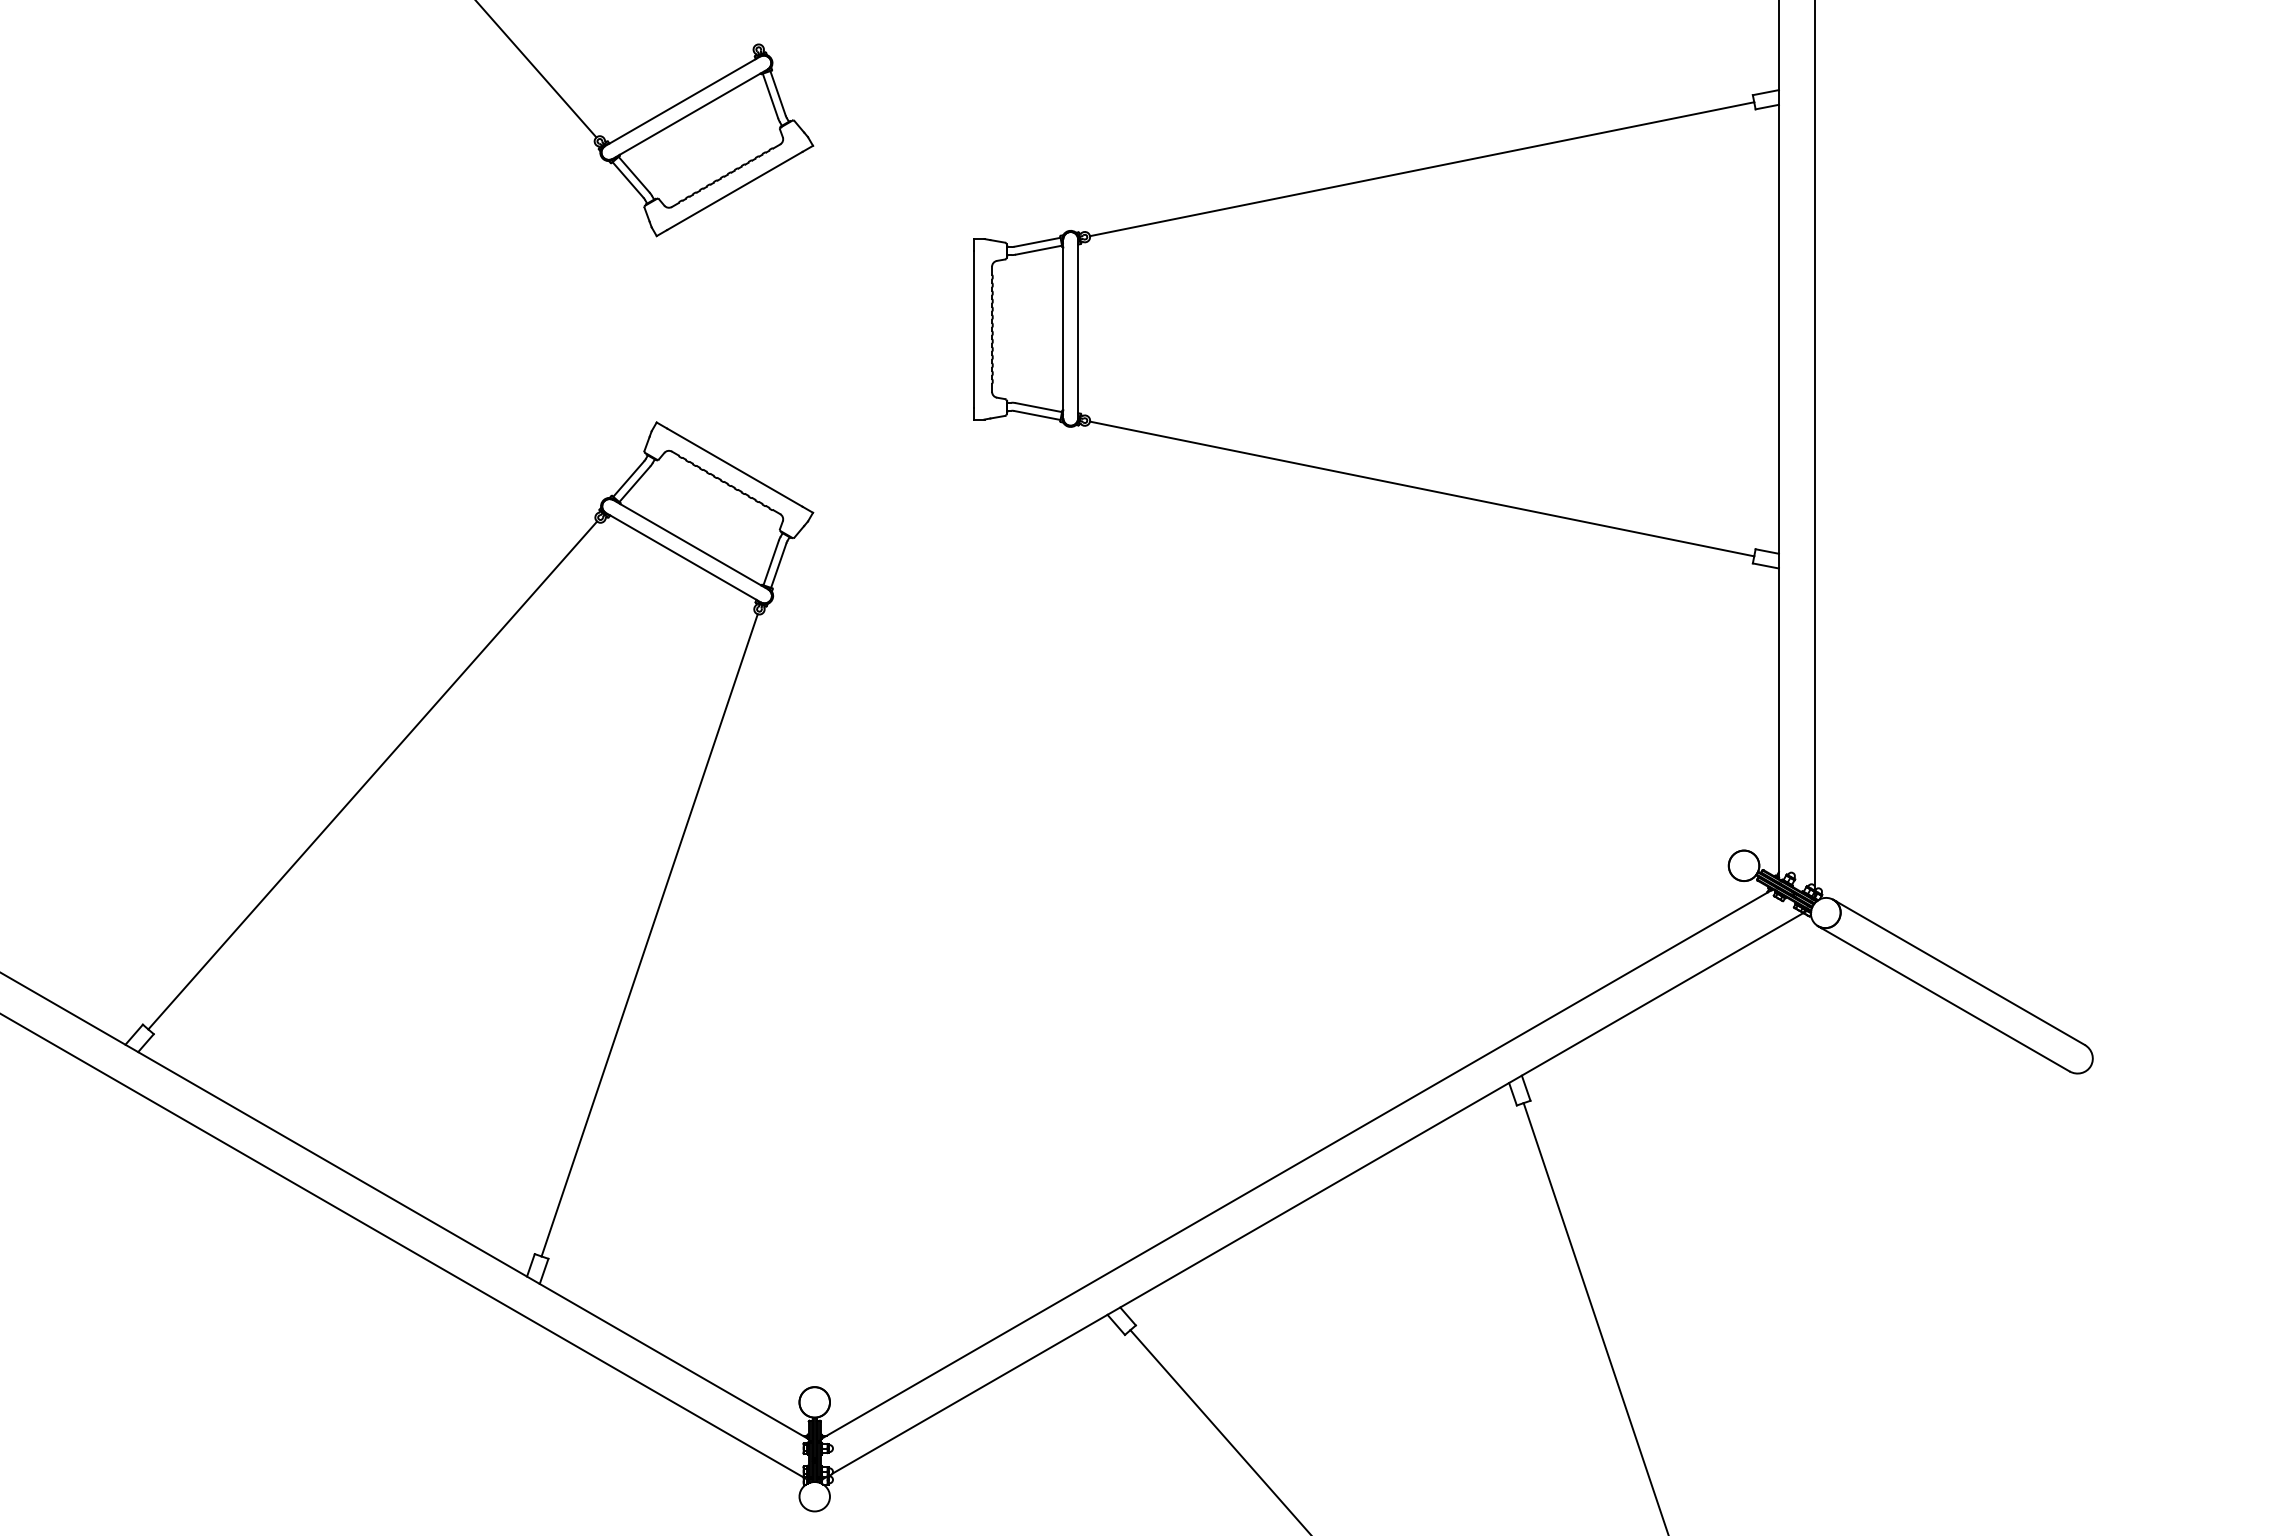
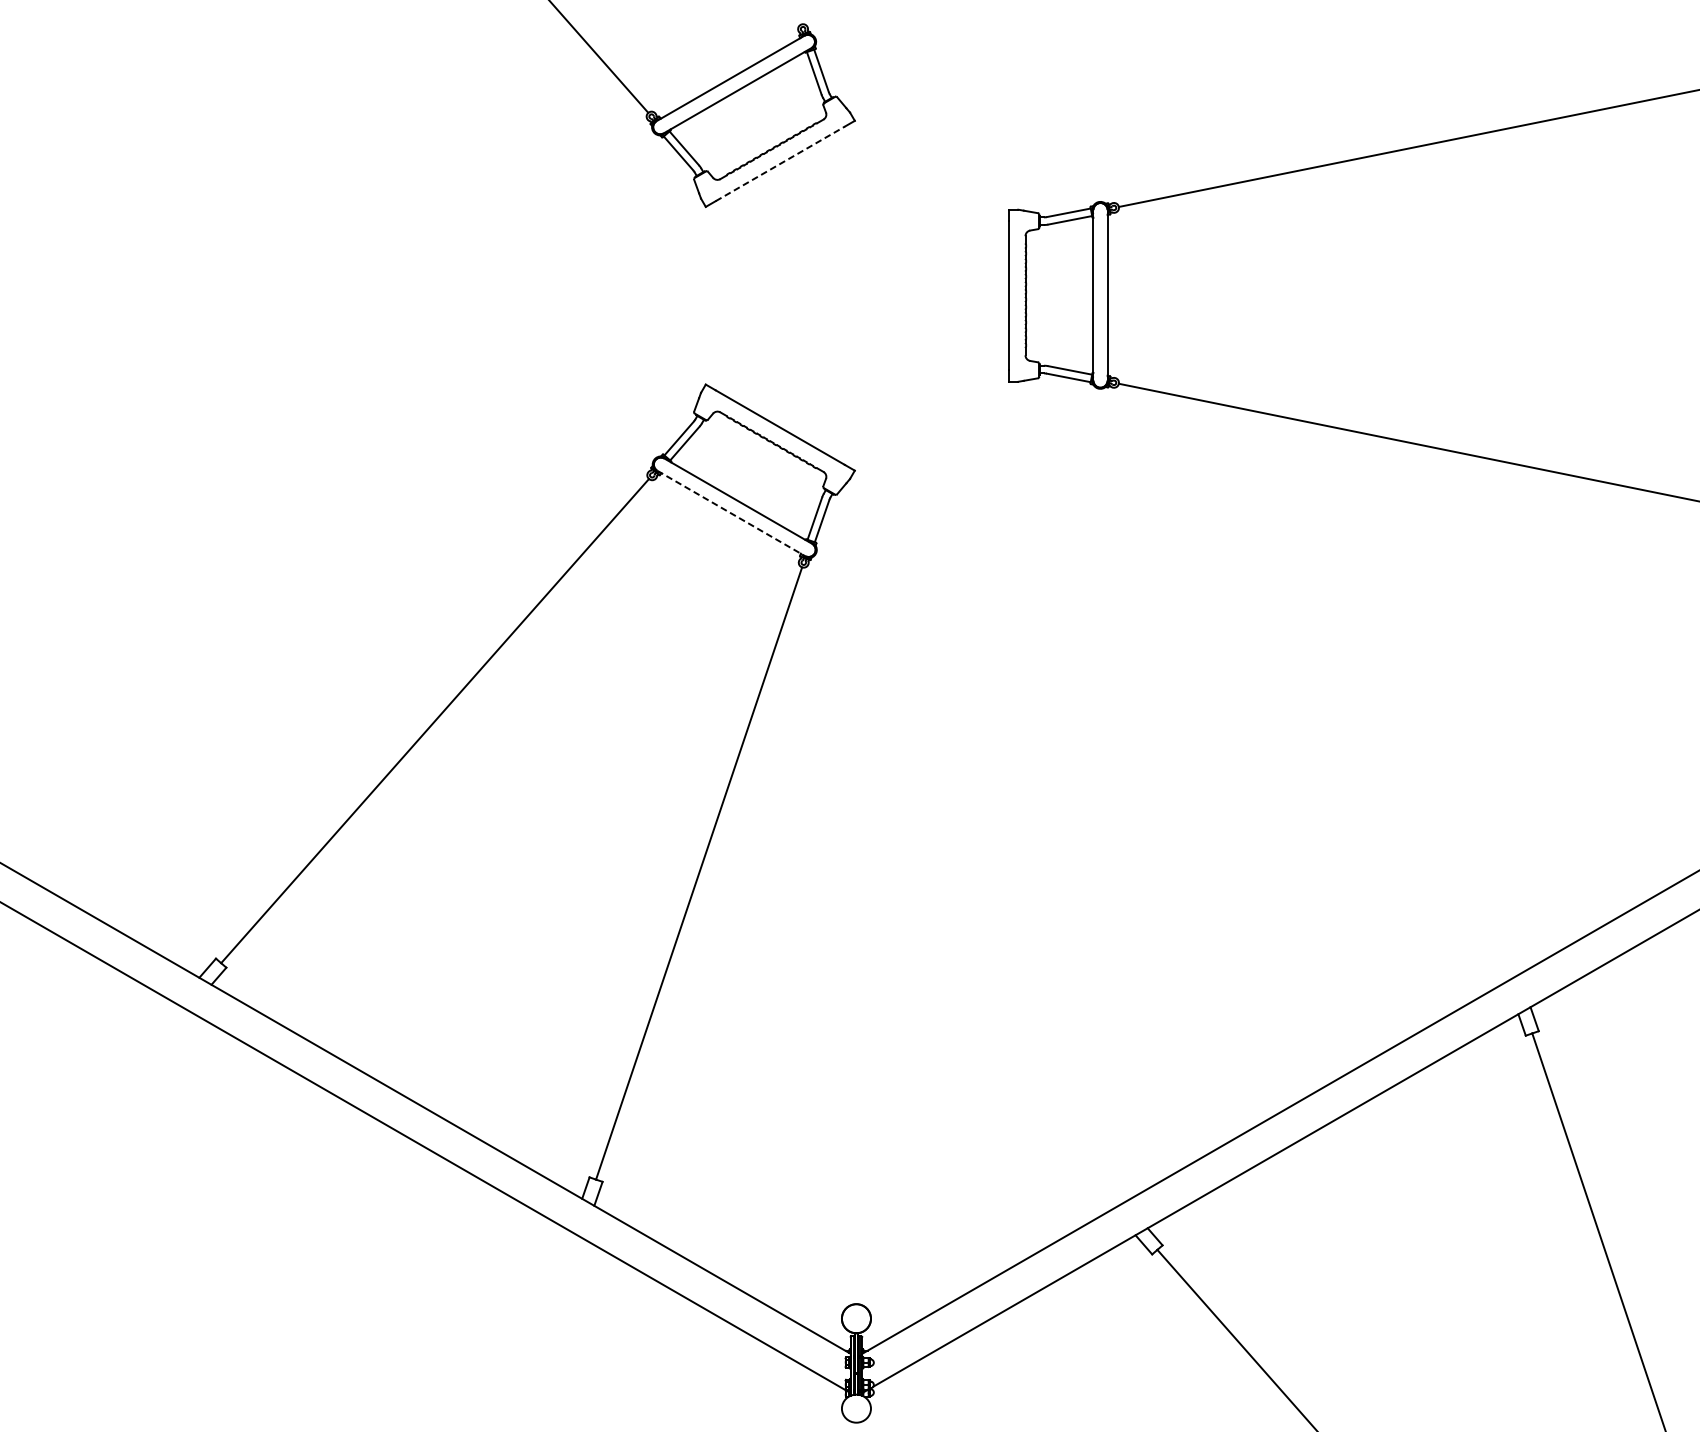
line: (735, 190) -> (780, 163), solid -> dashed
line: (683, 557) -> (731, 513), solid -> dashed

